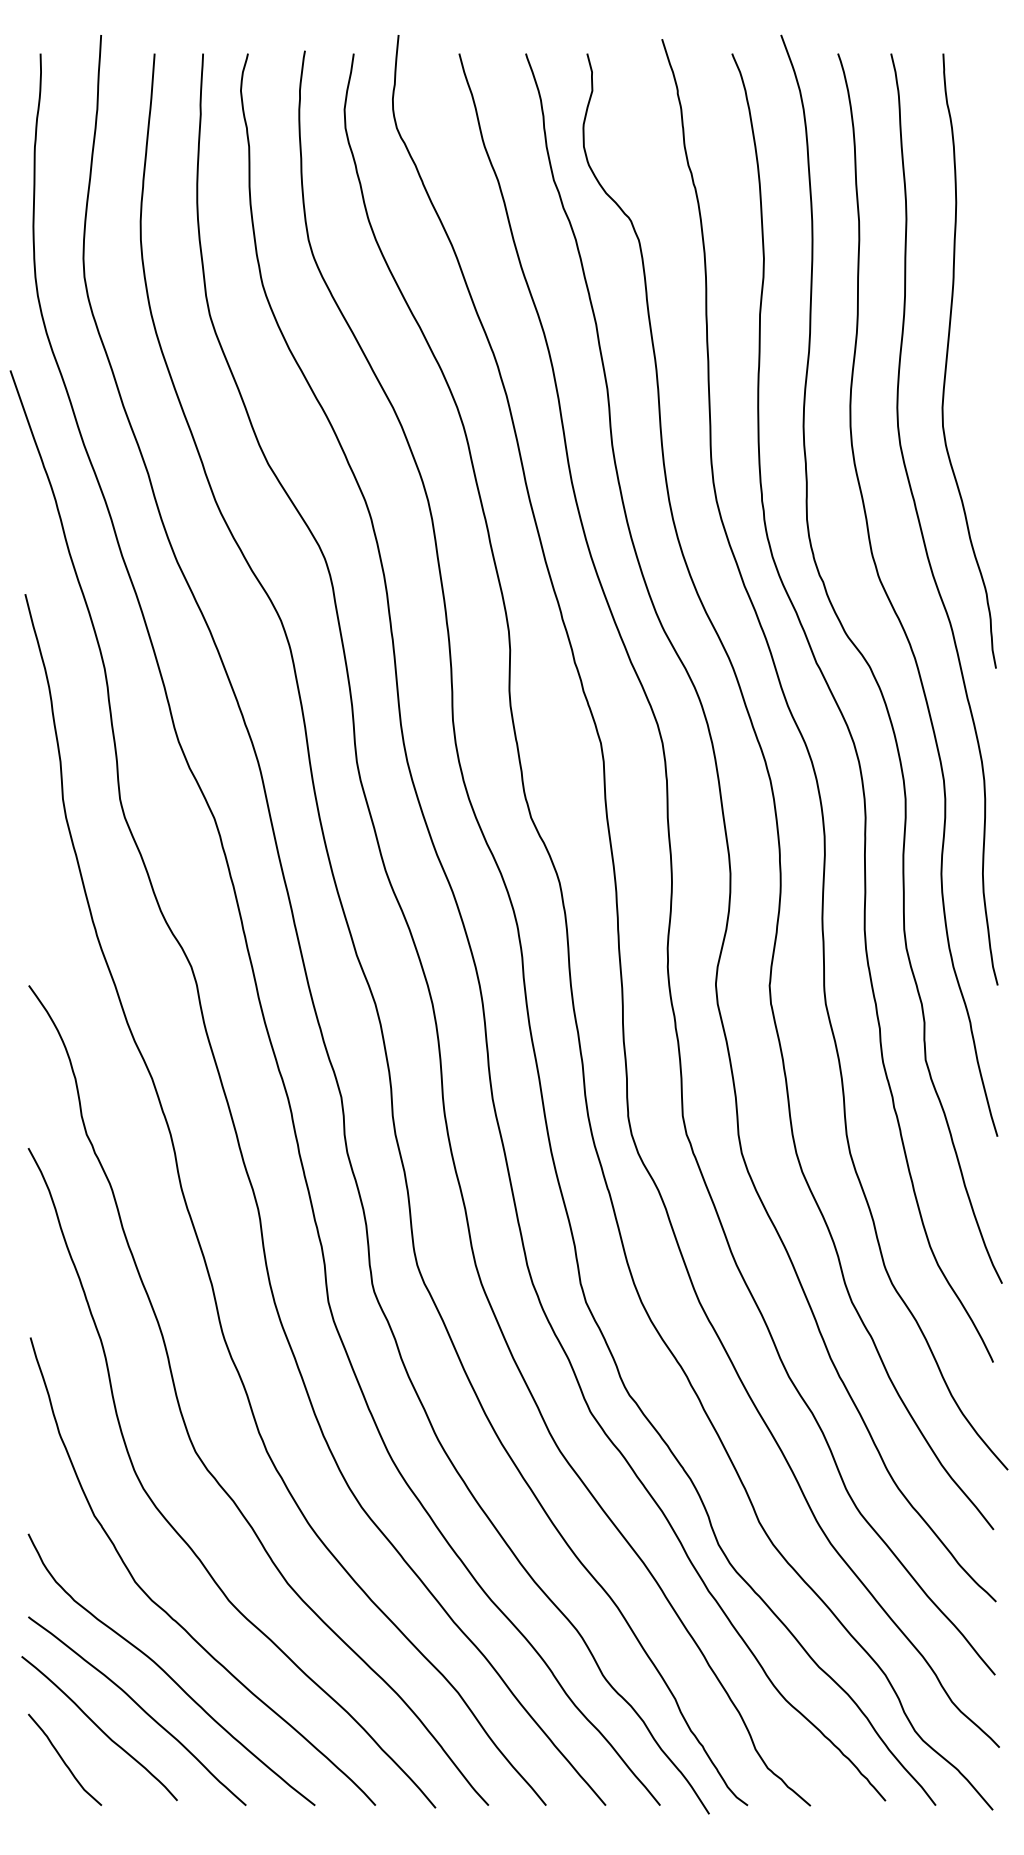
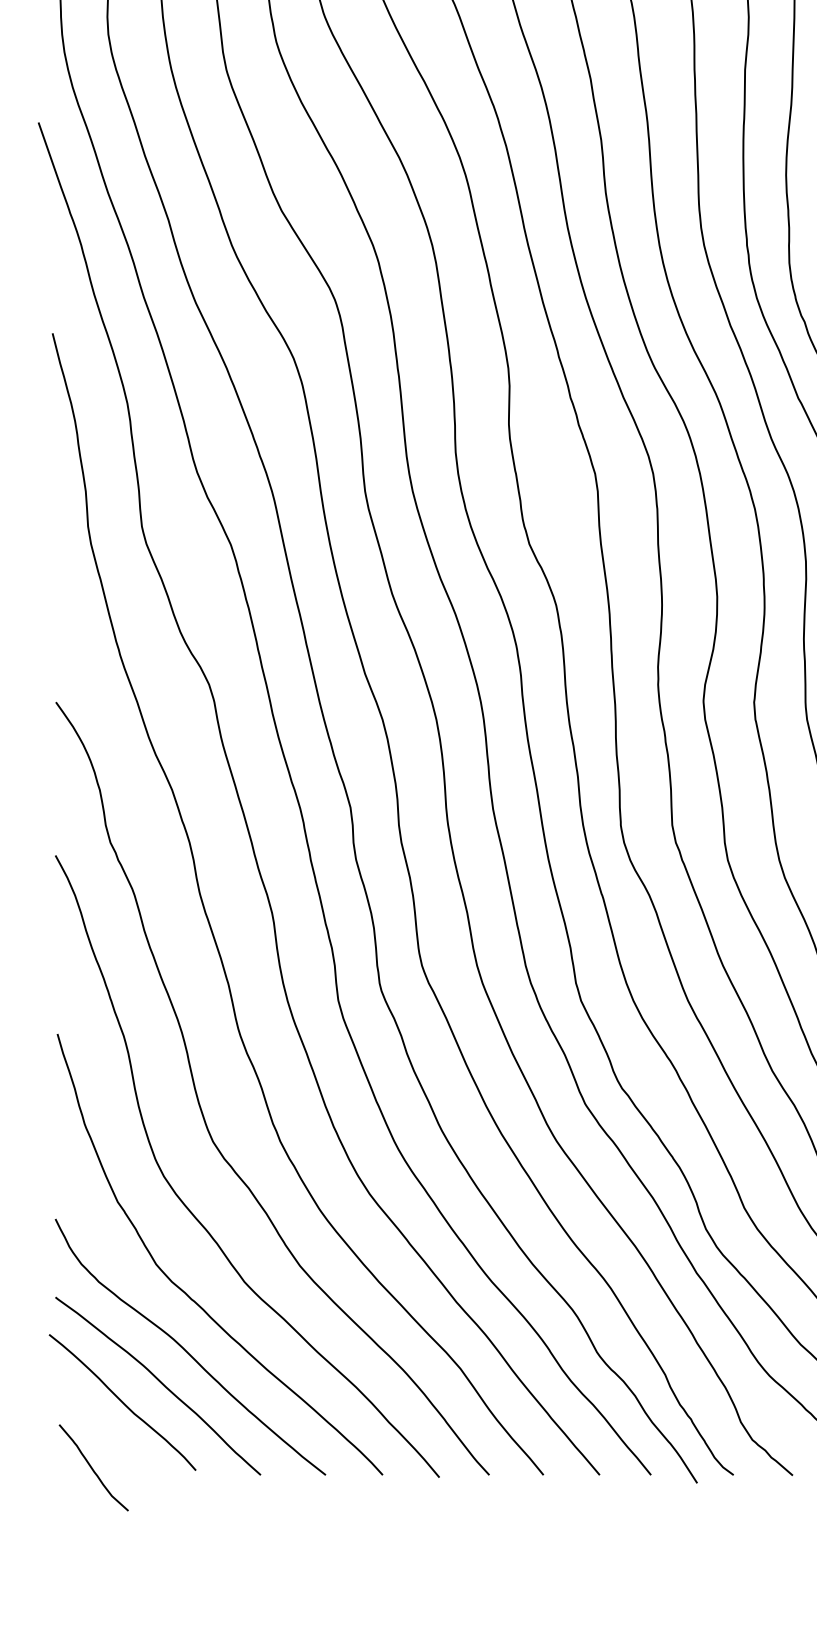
curve: (64, 1760) -> (93, 1468), moved

